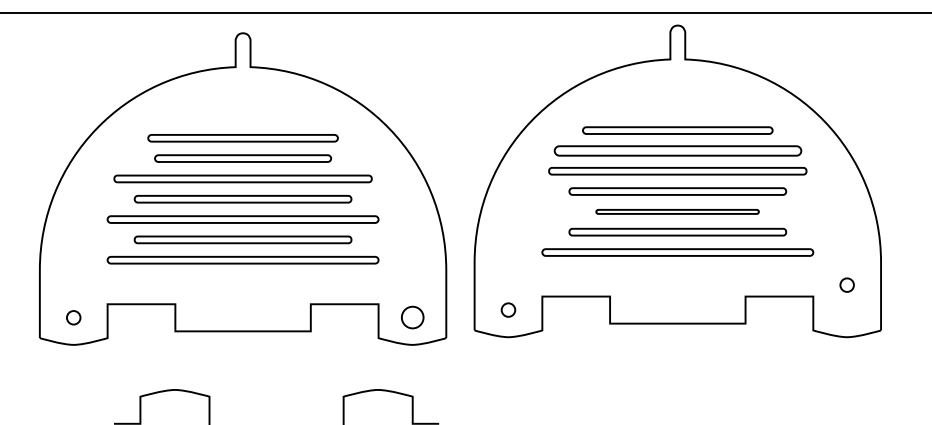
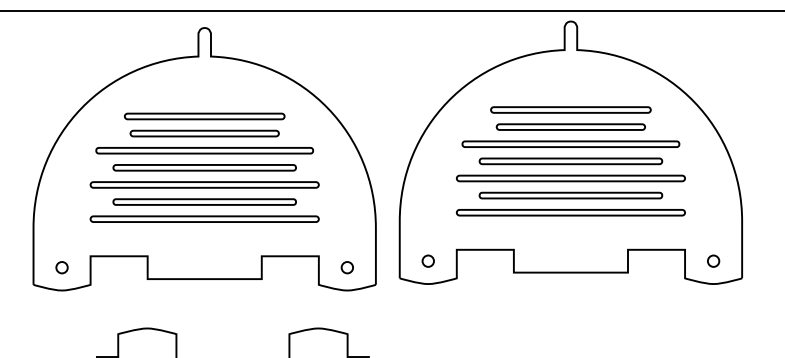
part: (677, 150) -> (570, 126), size x0.71
part: (677, 211) -> (570, 178), size x1.67
part: (847, 284) -> (713, 260), moved
part: (411, 317) -> (346, 267), size x0.62

